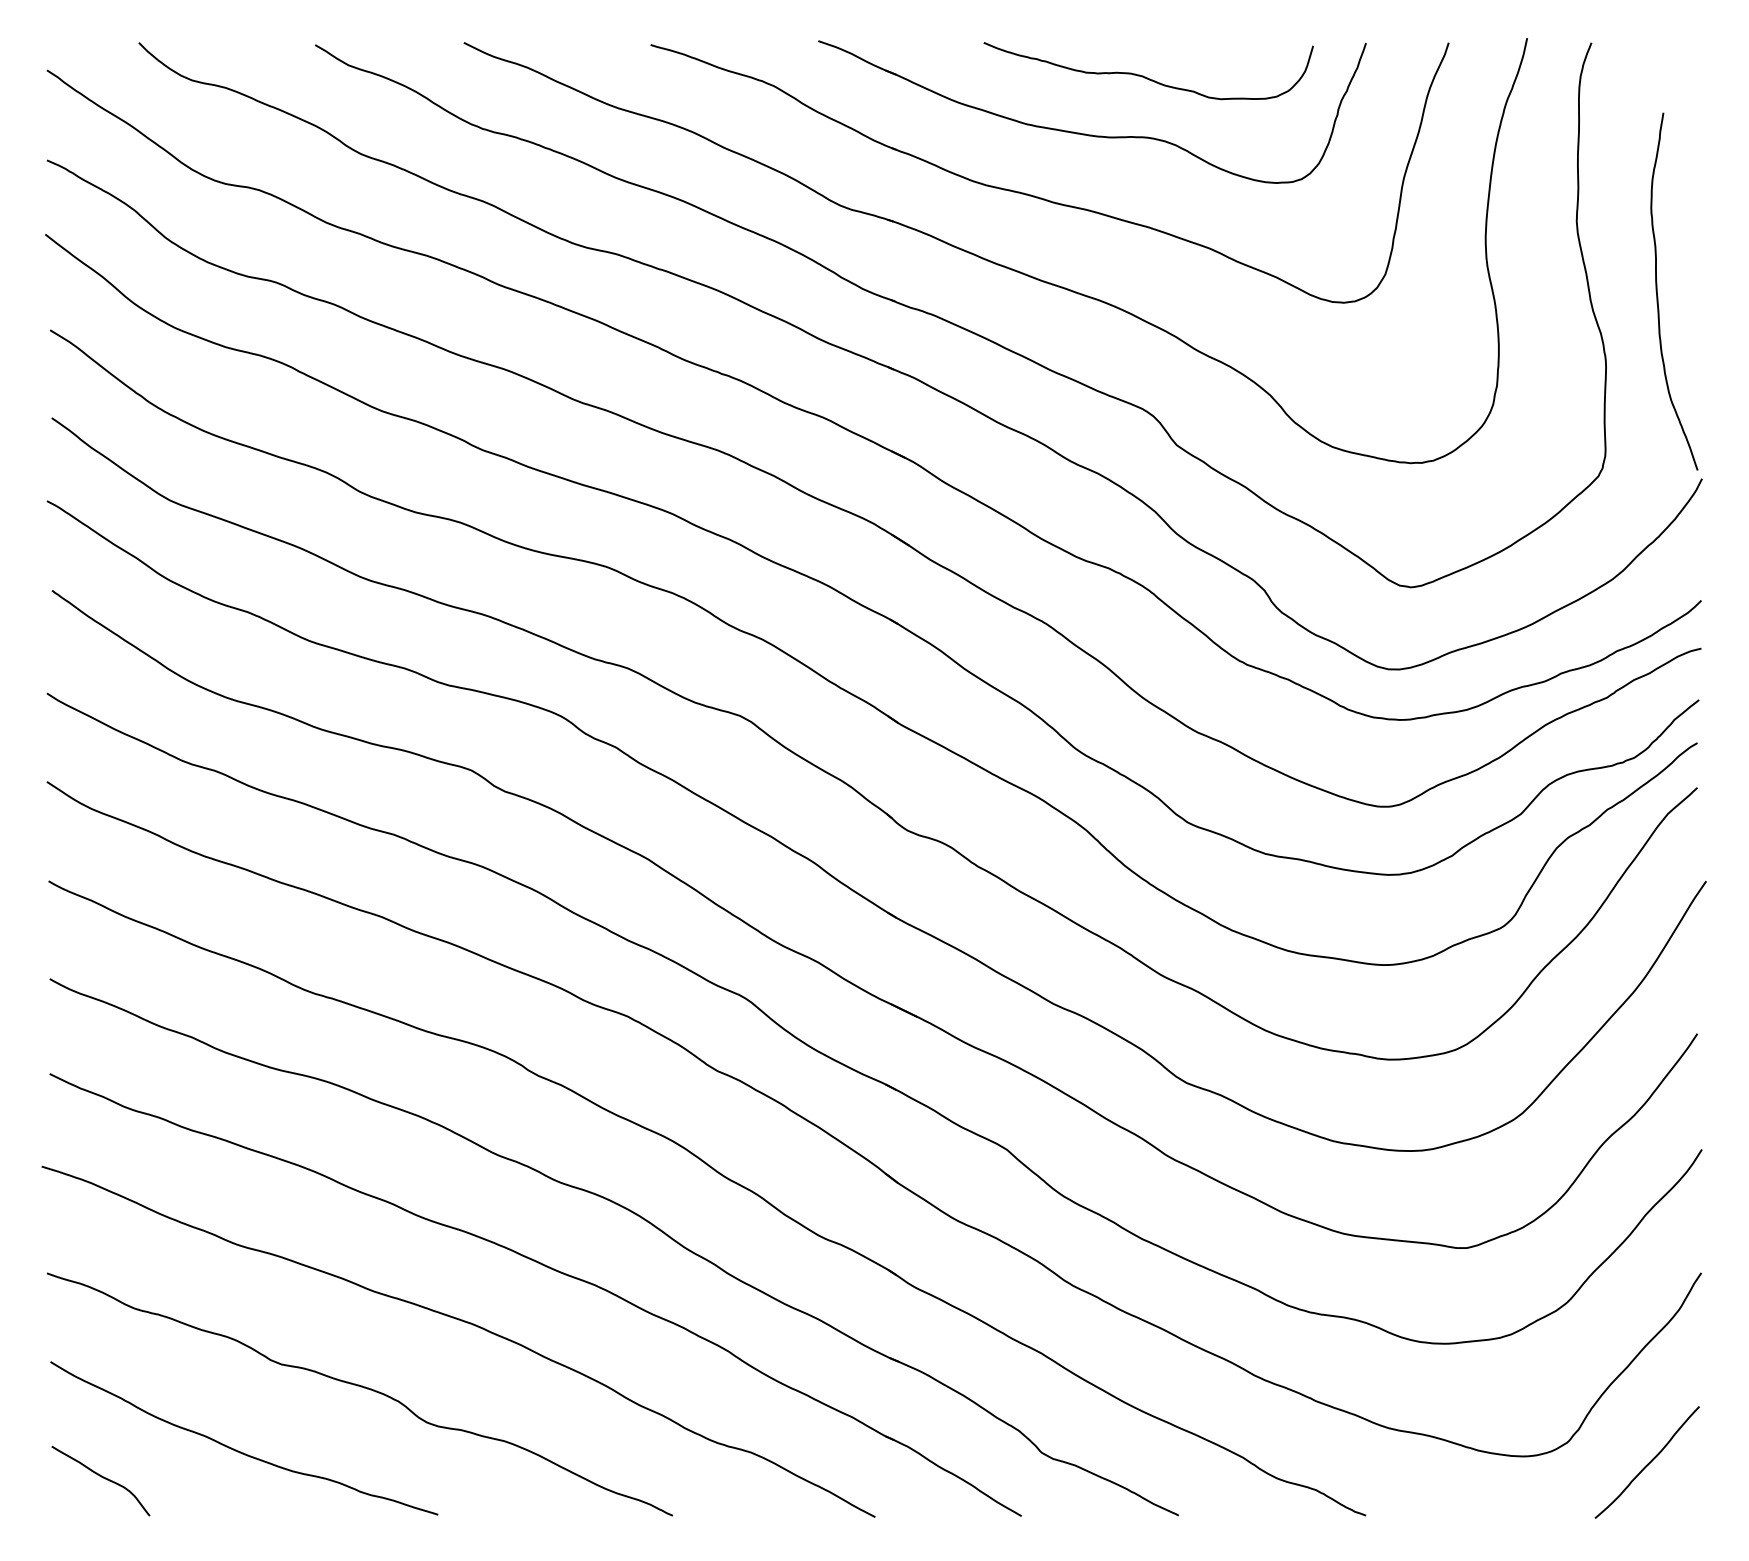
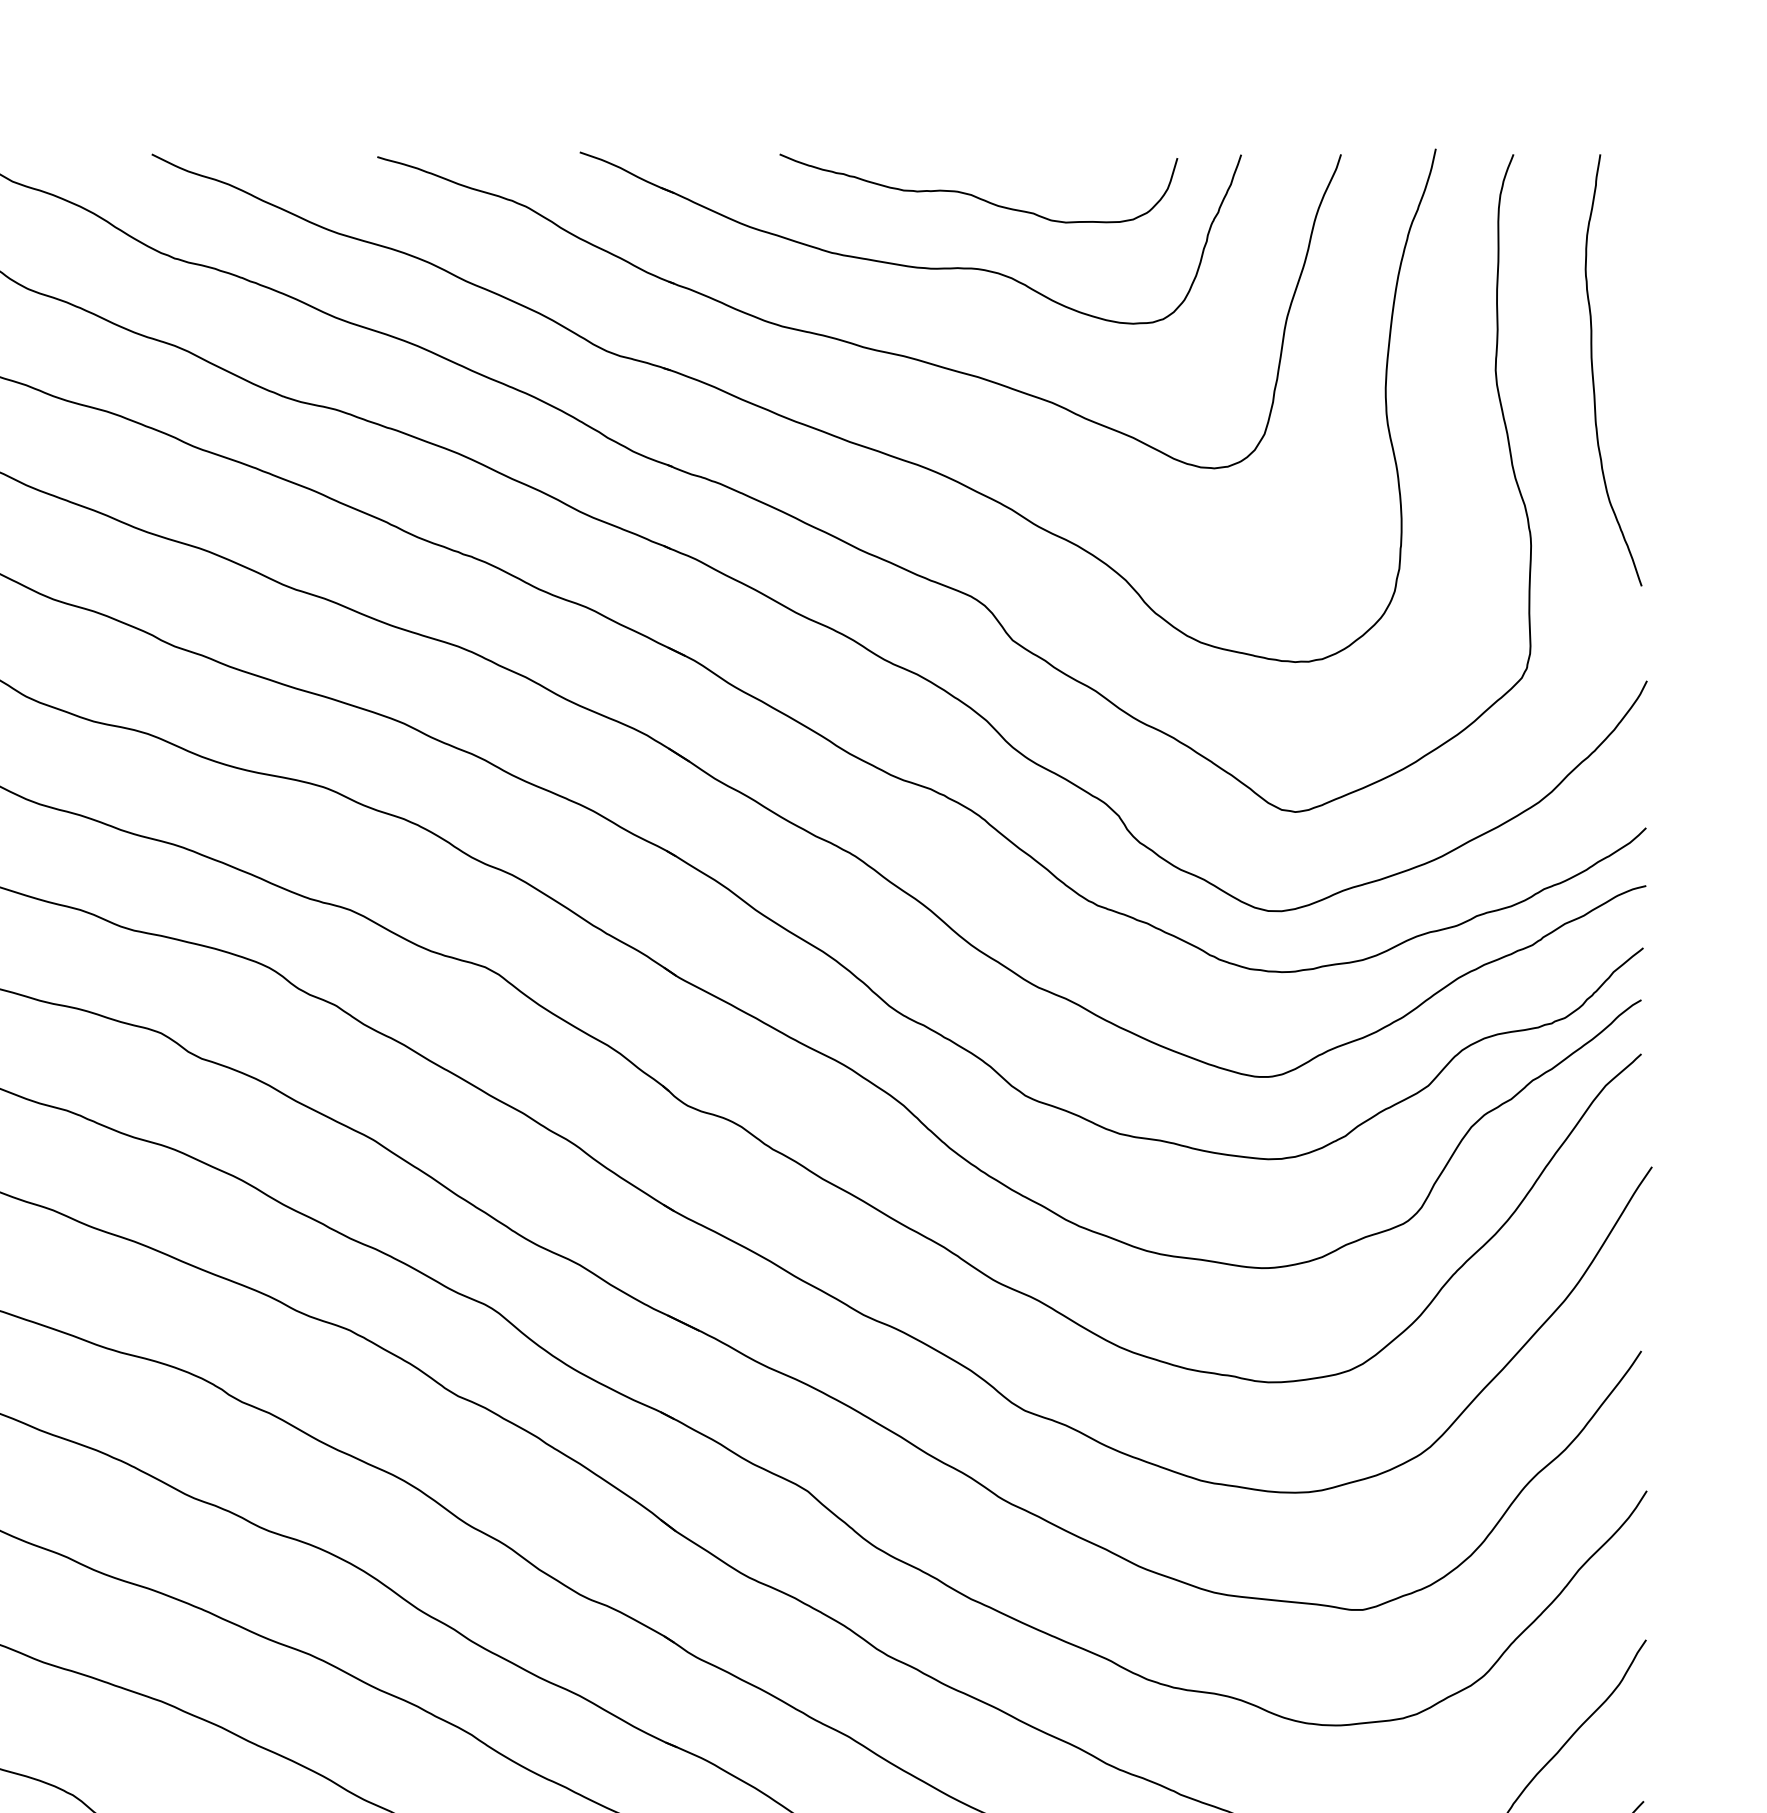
curve: (1658, 296) -> (1594, 376), moved

